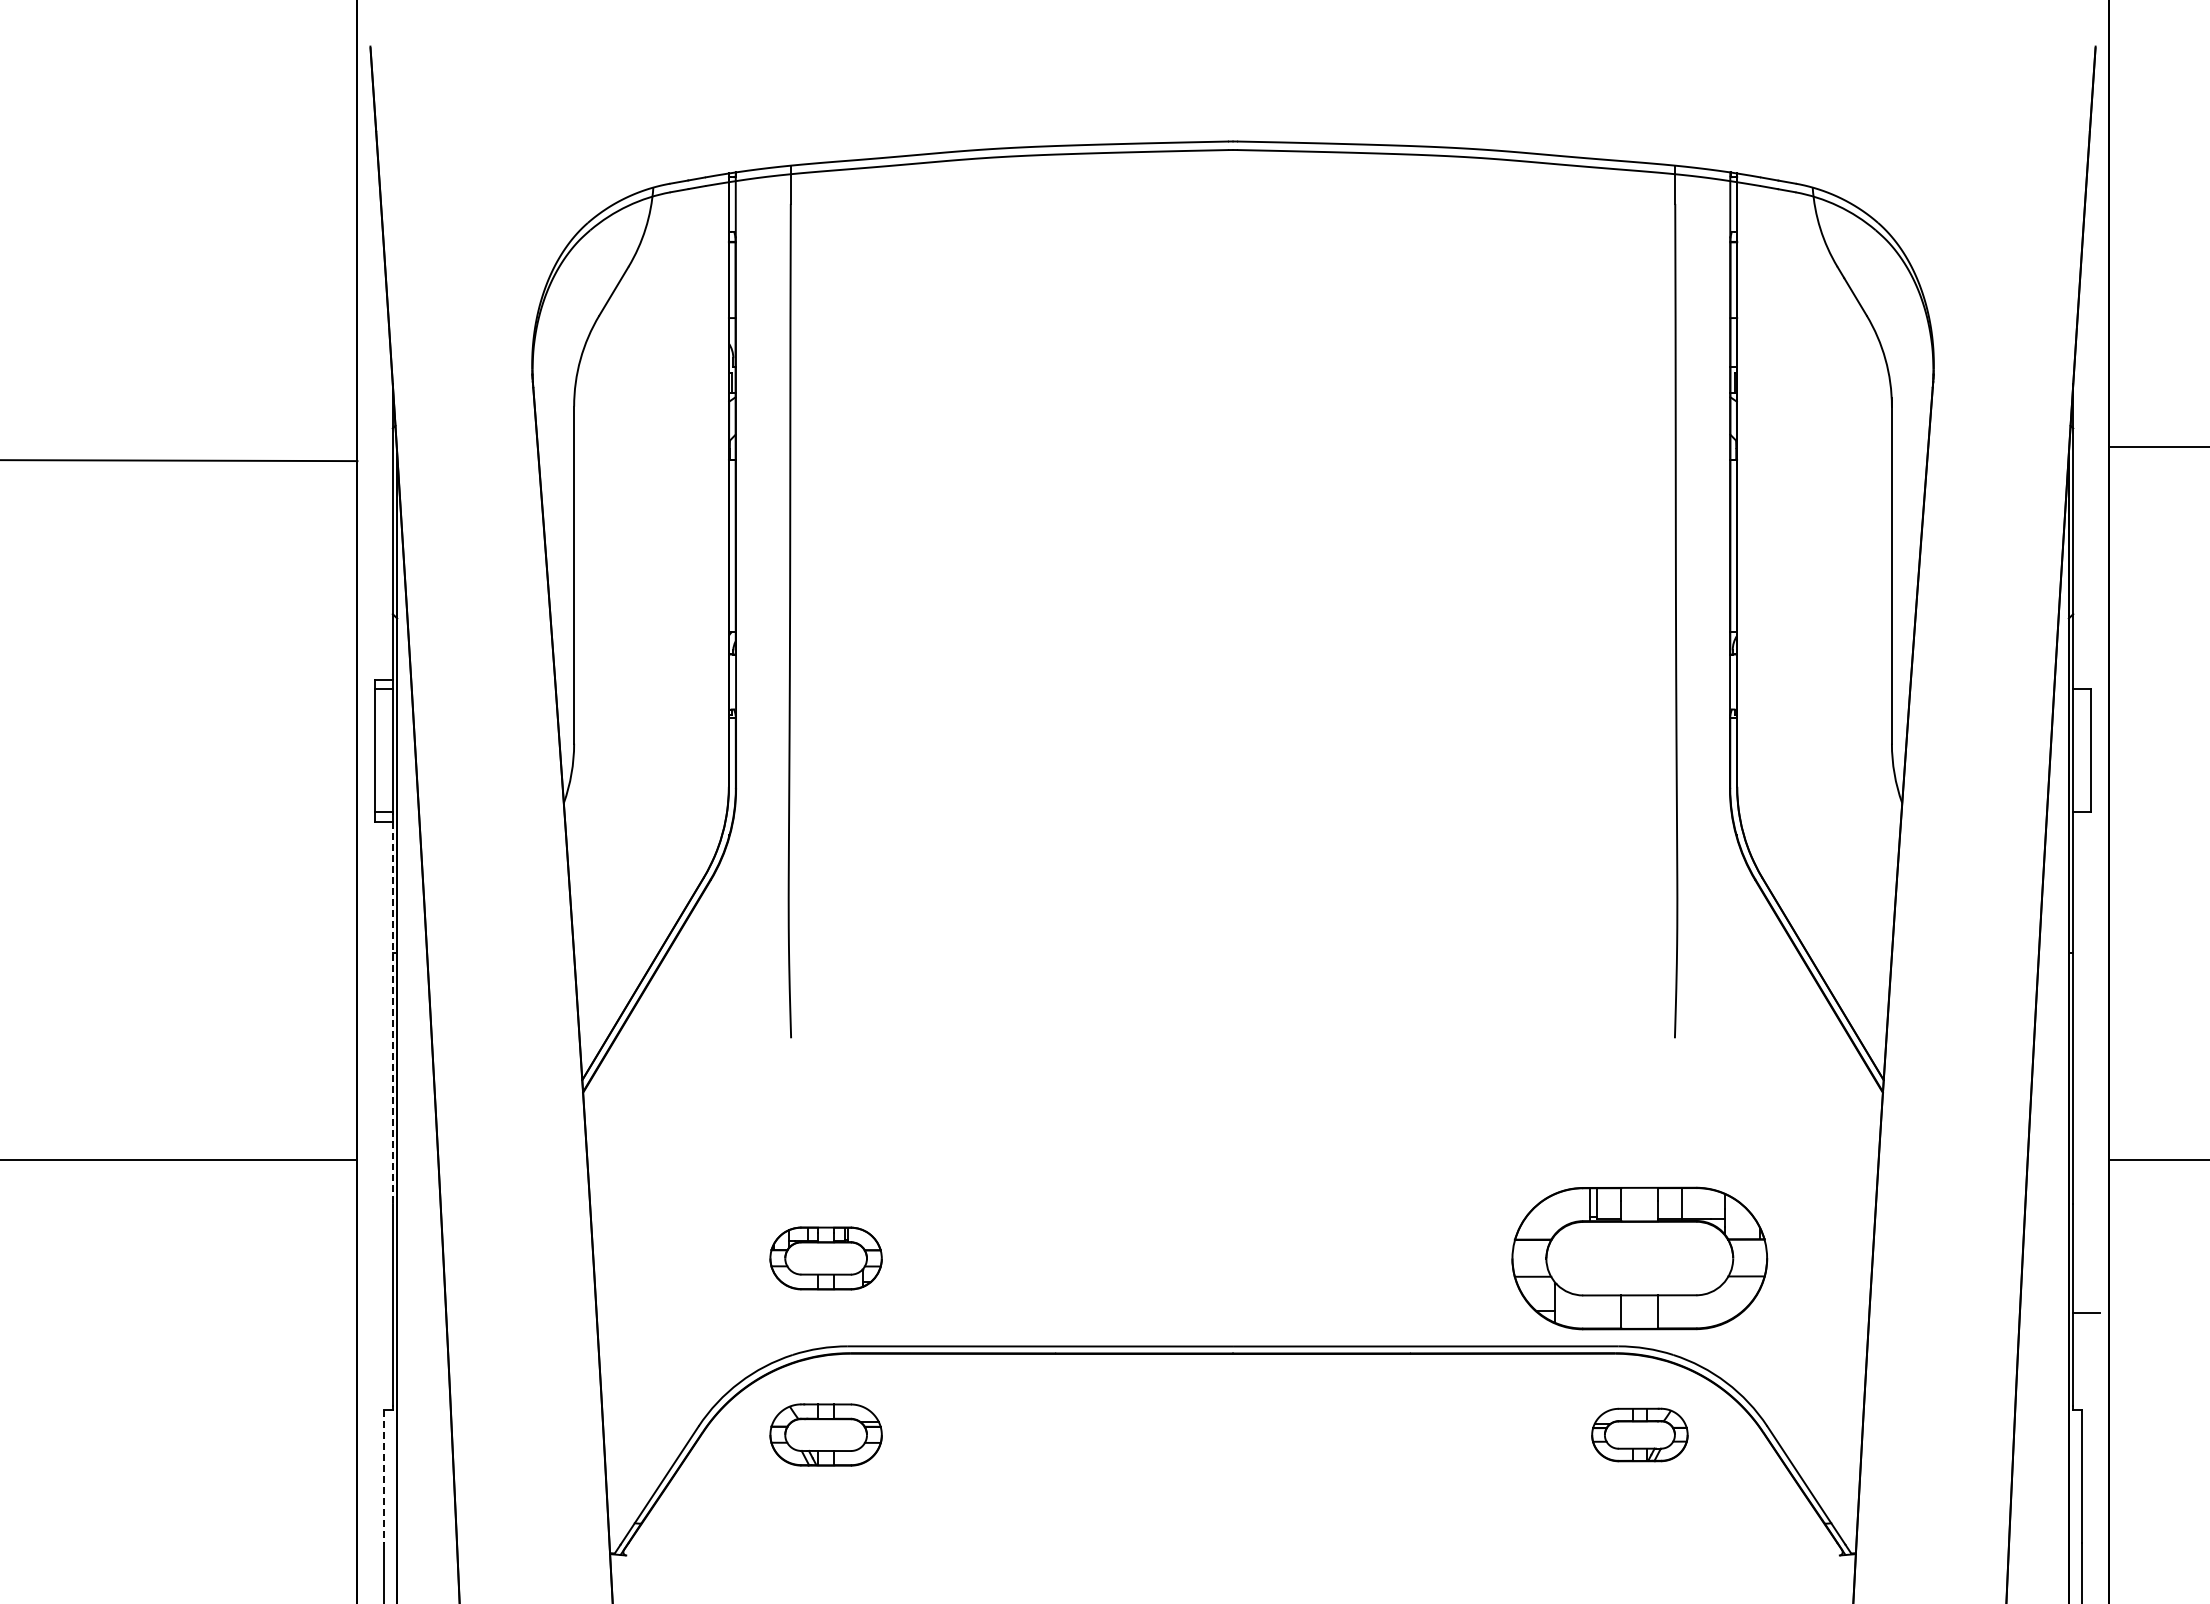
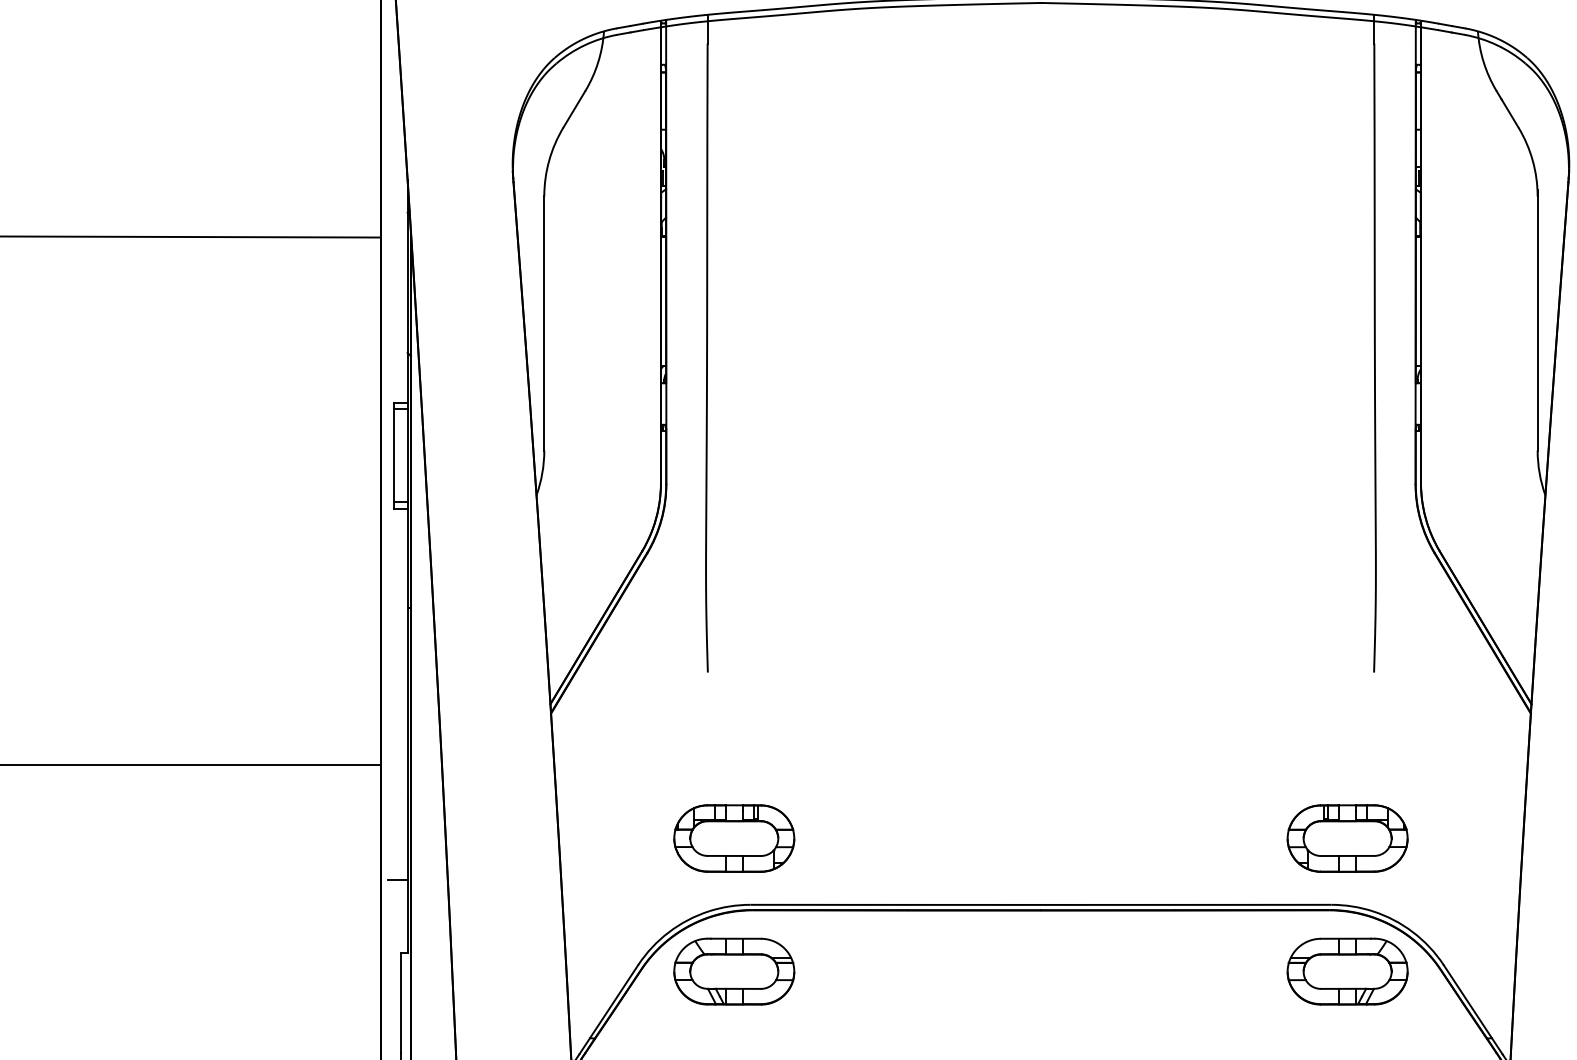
line: (392, 1013) -> (407, 653), dashed -> solid
part: (825, 1258) -> (733, 838), size x1.43
part: (1639, 1258) -> (1347, 838), size x0.62
line: (379, 1313) -> (397, 880), added
part: (825, 1434) -> (733, 971), size x1.43
part: (1639, 1434) -> (1347, 971), size x1.67
line: (383, 1477) -> (400, 1003), dashed -> solid

